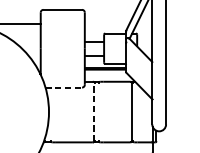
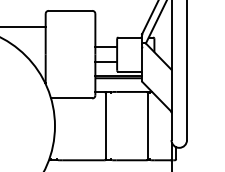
line: (63, 87) -> (71, 98), dashed -> solid
line: (93, 112) -> (105, 126), dashed -> solid

